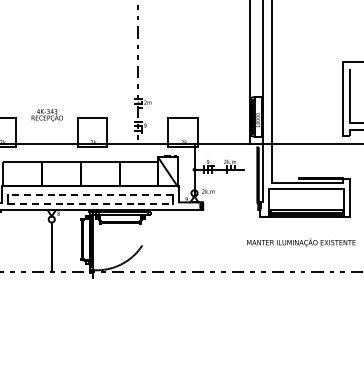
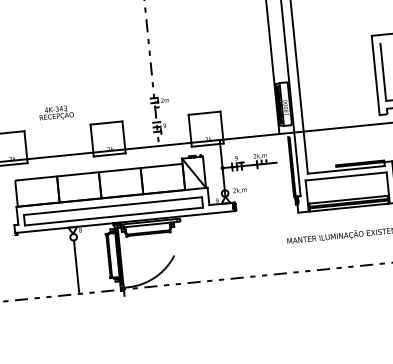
text: (46, 115) -> (55, 113), moved
line: (90, 194) -> (112, 206), dashed -> solid
line: (91, 204) -> (115, 216), dashed -> solid

